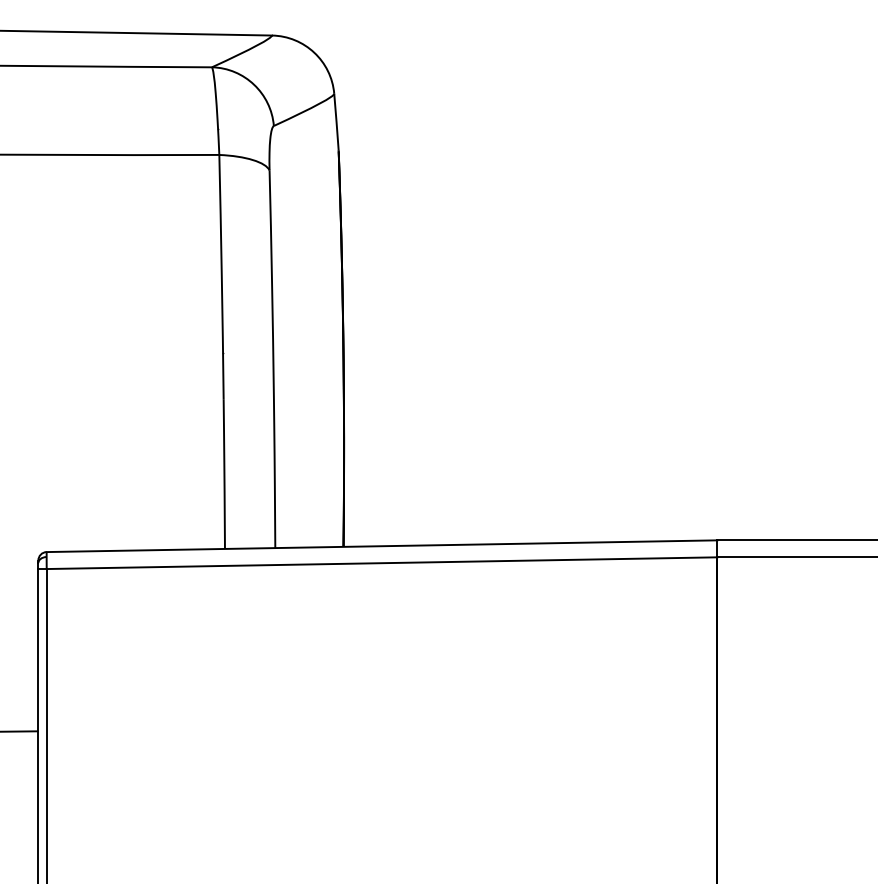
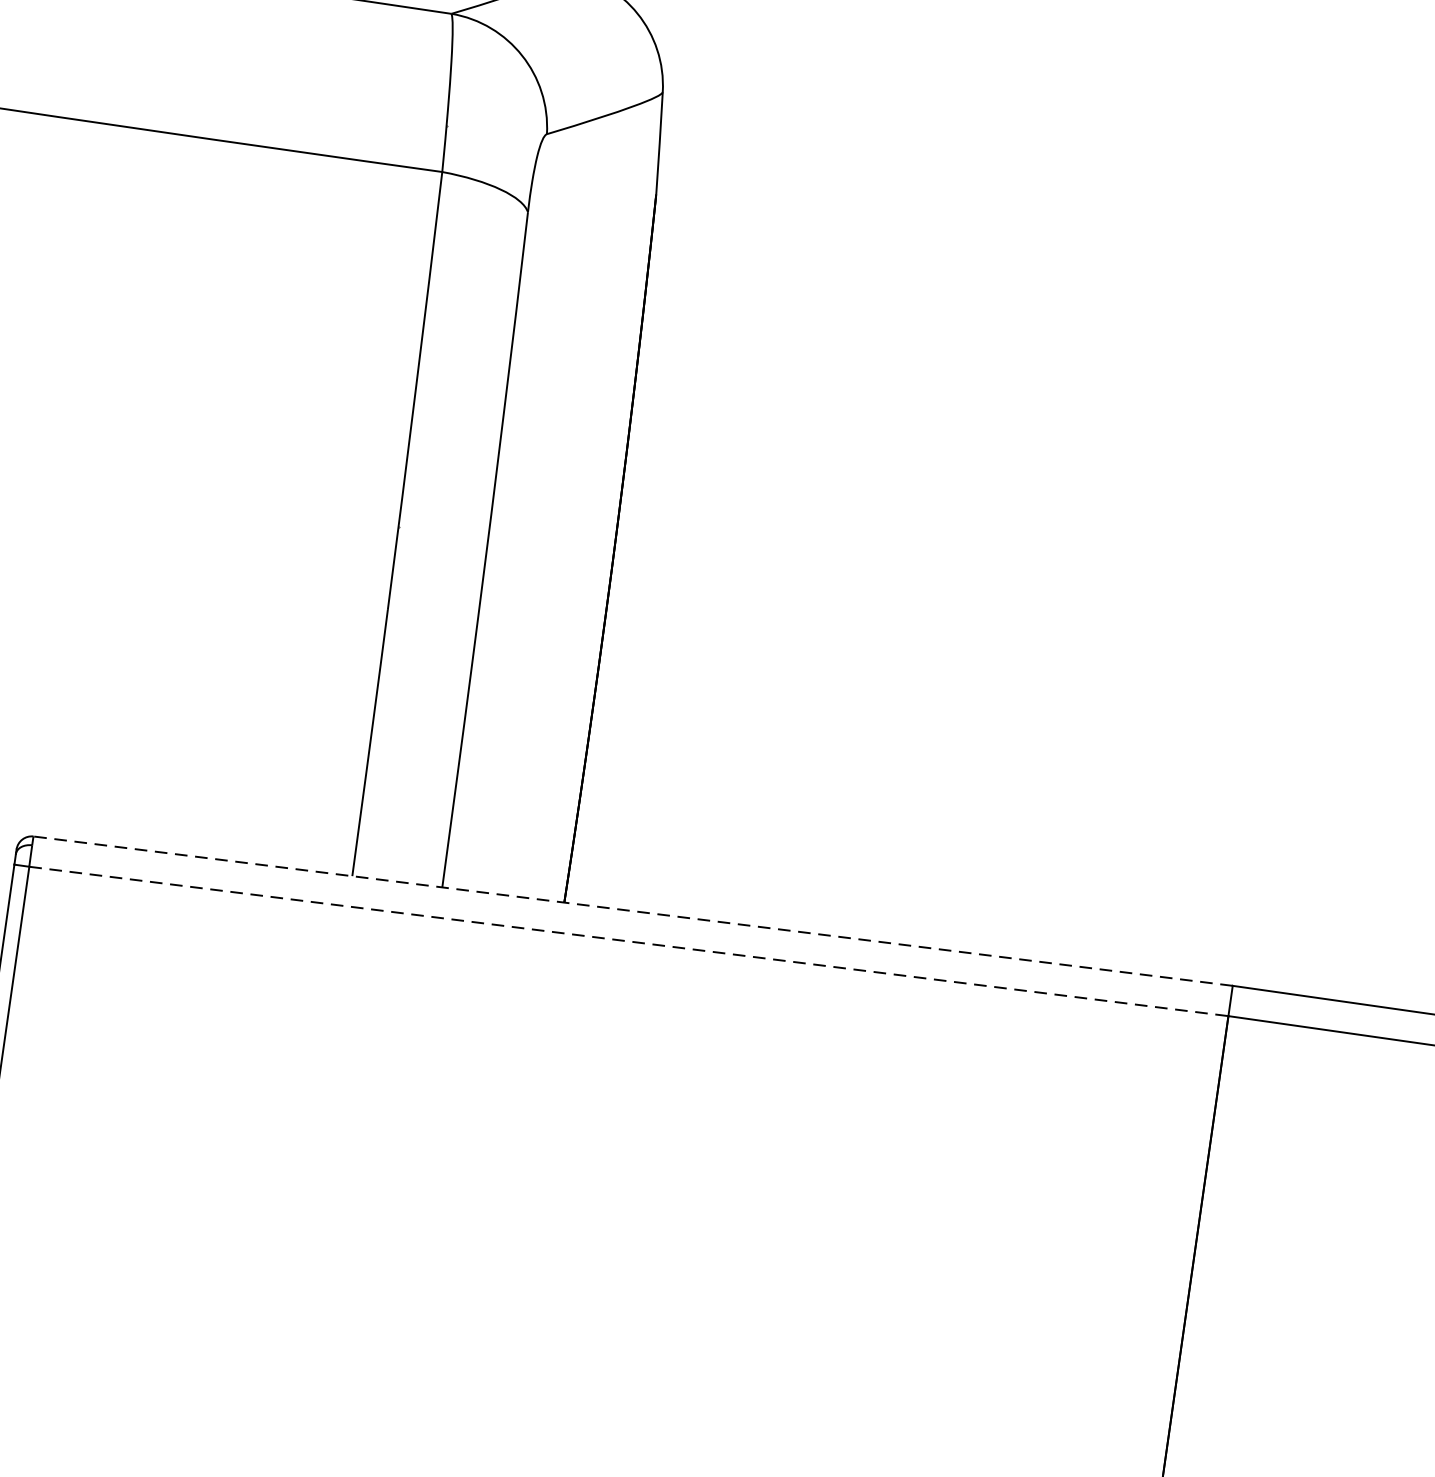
line: (381, 546) -> (632, 911), solid -> dashed
line: (382, 563) -> (629, 942), solid -> dashed

